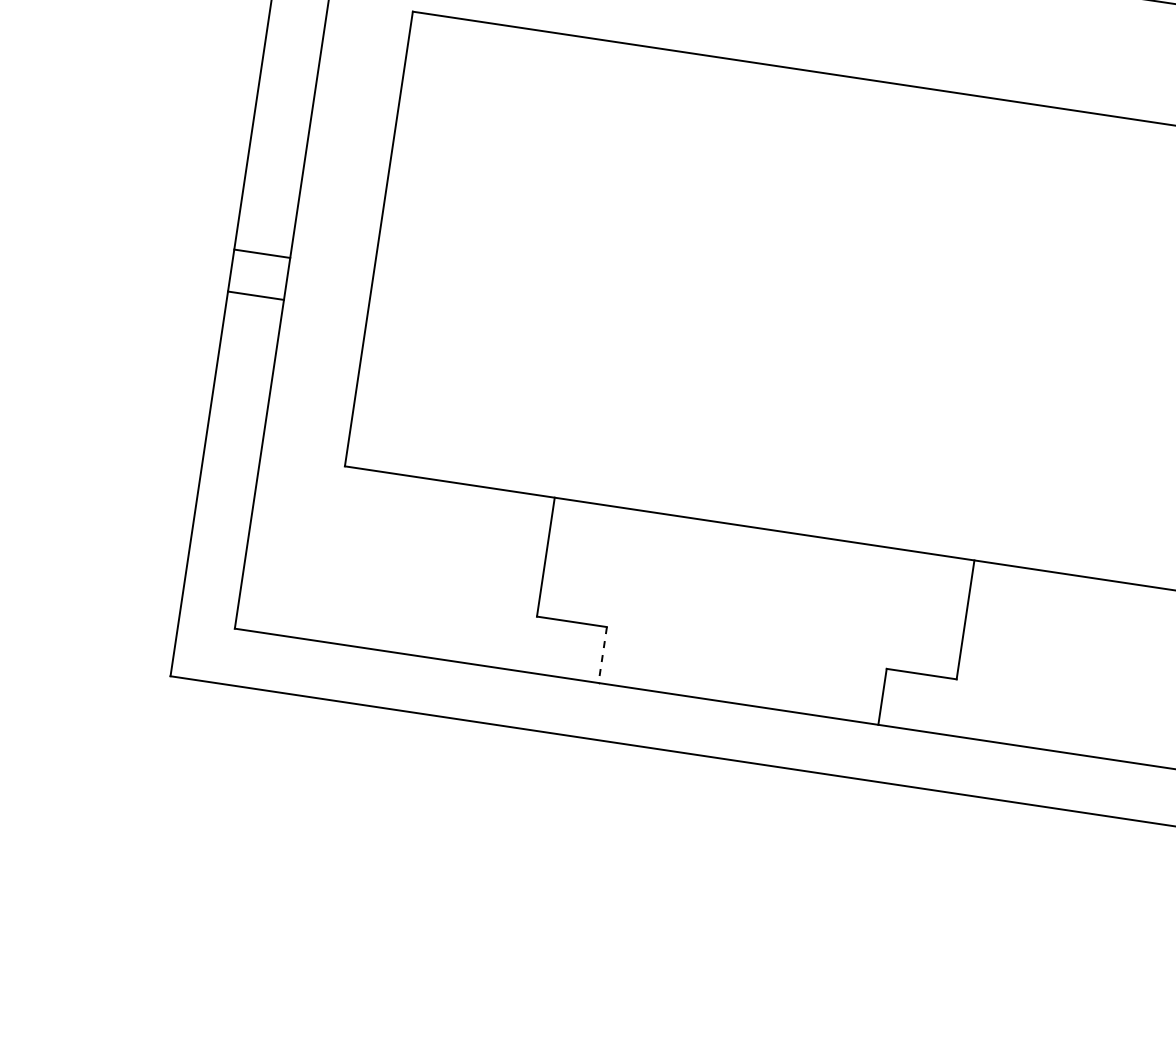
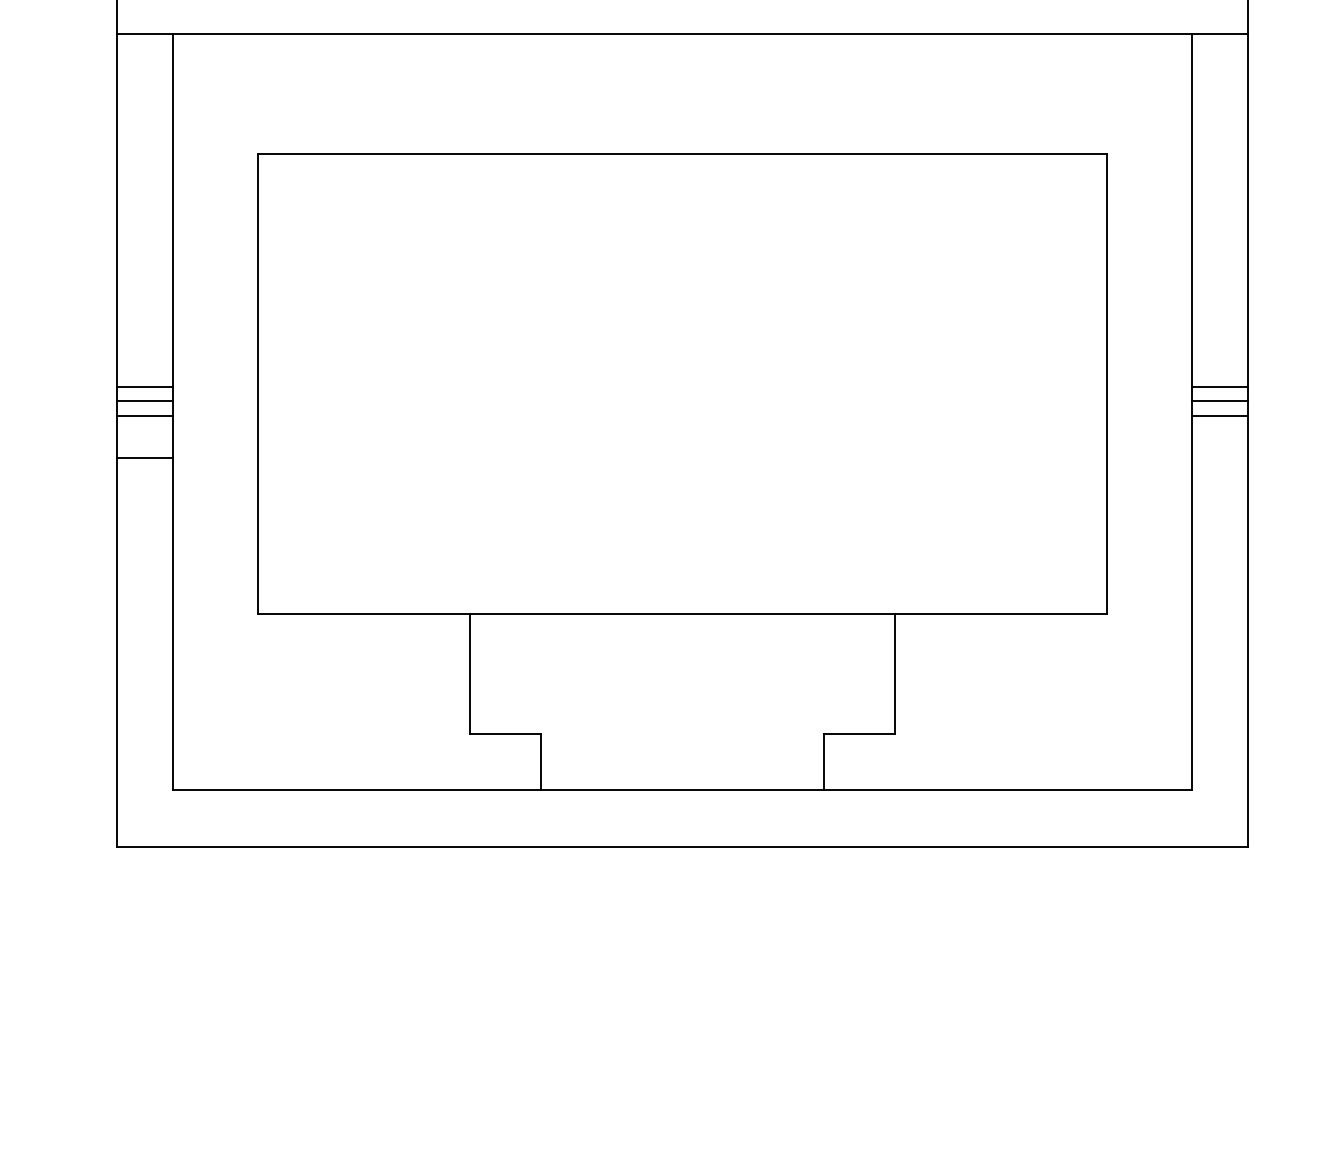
line: (265, 225) -> (144, 387), added
line: (263, 239) -> (144, 401), added
line: (602, 655) -> (540, 762), dashed -> solid

